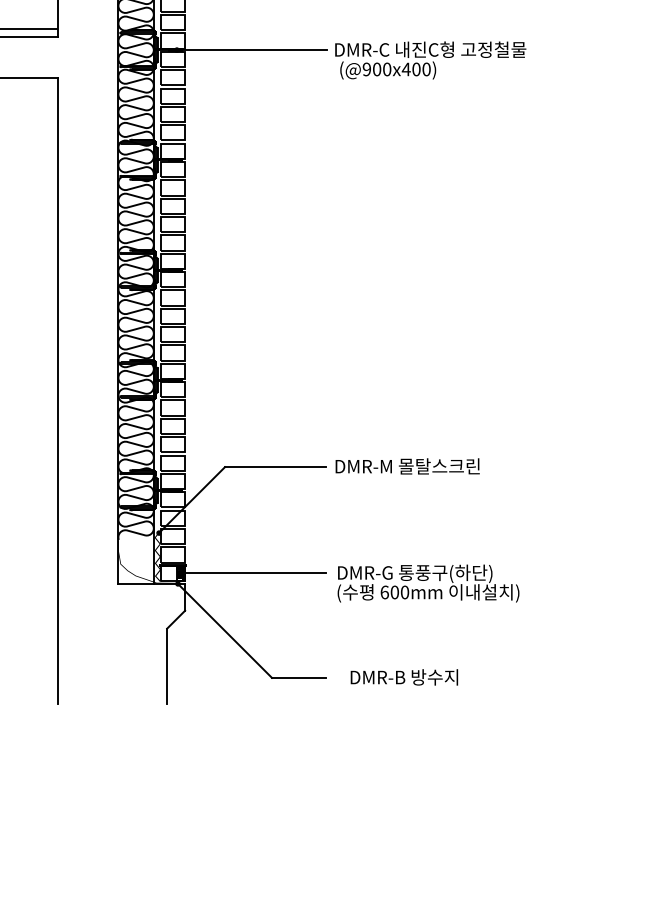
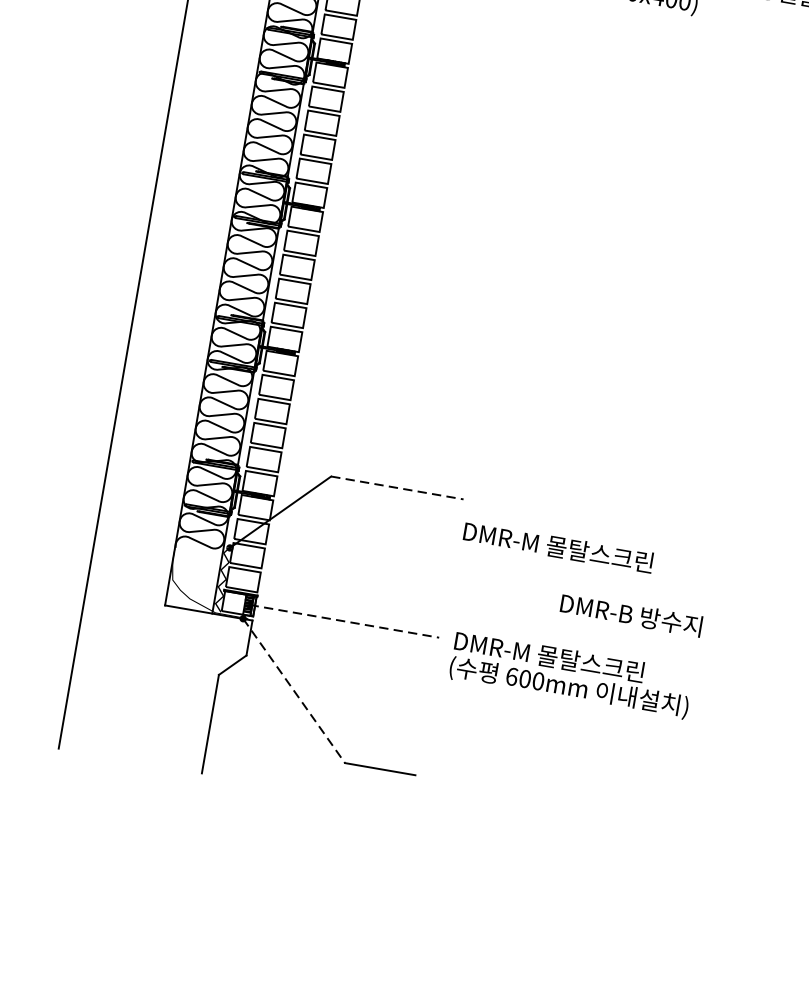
text: (407, 466) -> (558, 547), moved
line: (275, 467) -> (397, 488), solid -> dashed
line: (253, 572) -> (344, 620), solid -> dashed
text: (437, 573) -> (585, 663), DMR-G 통풍구(하단) -> DMR-M 몰탈스크린
line: (225, 631) -> (294, 691), solid -> dashed
text: (404, 677) -> (631, 615), moved

